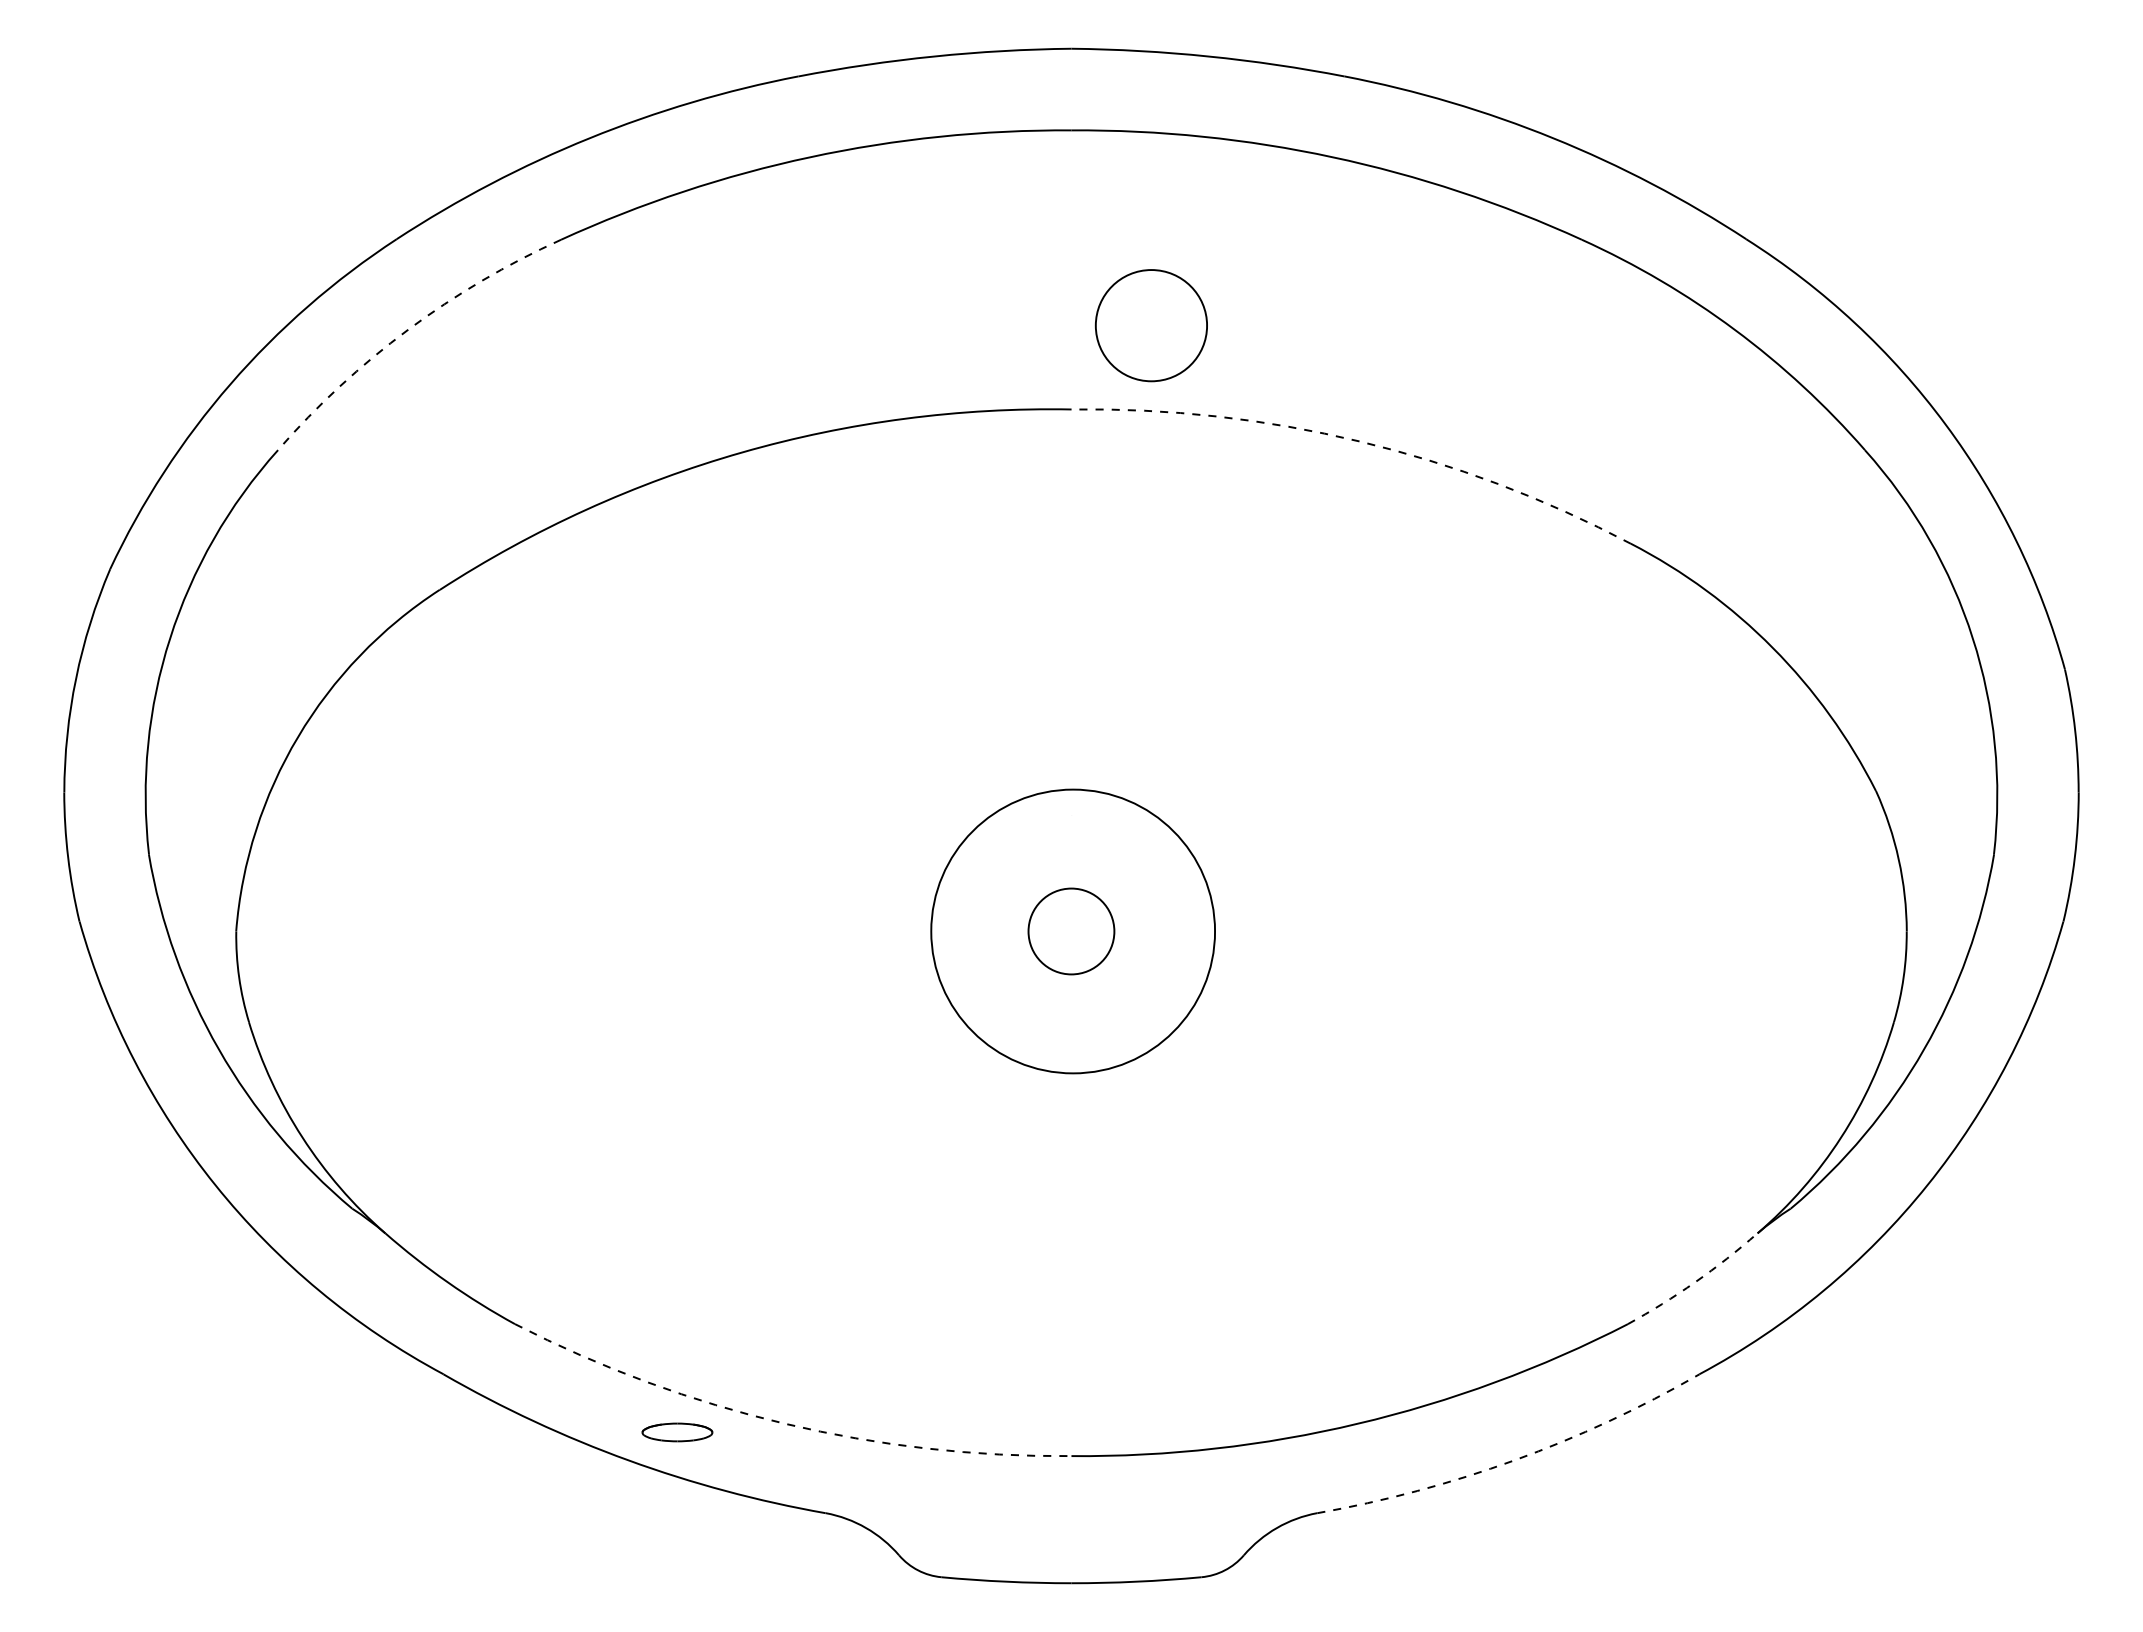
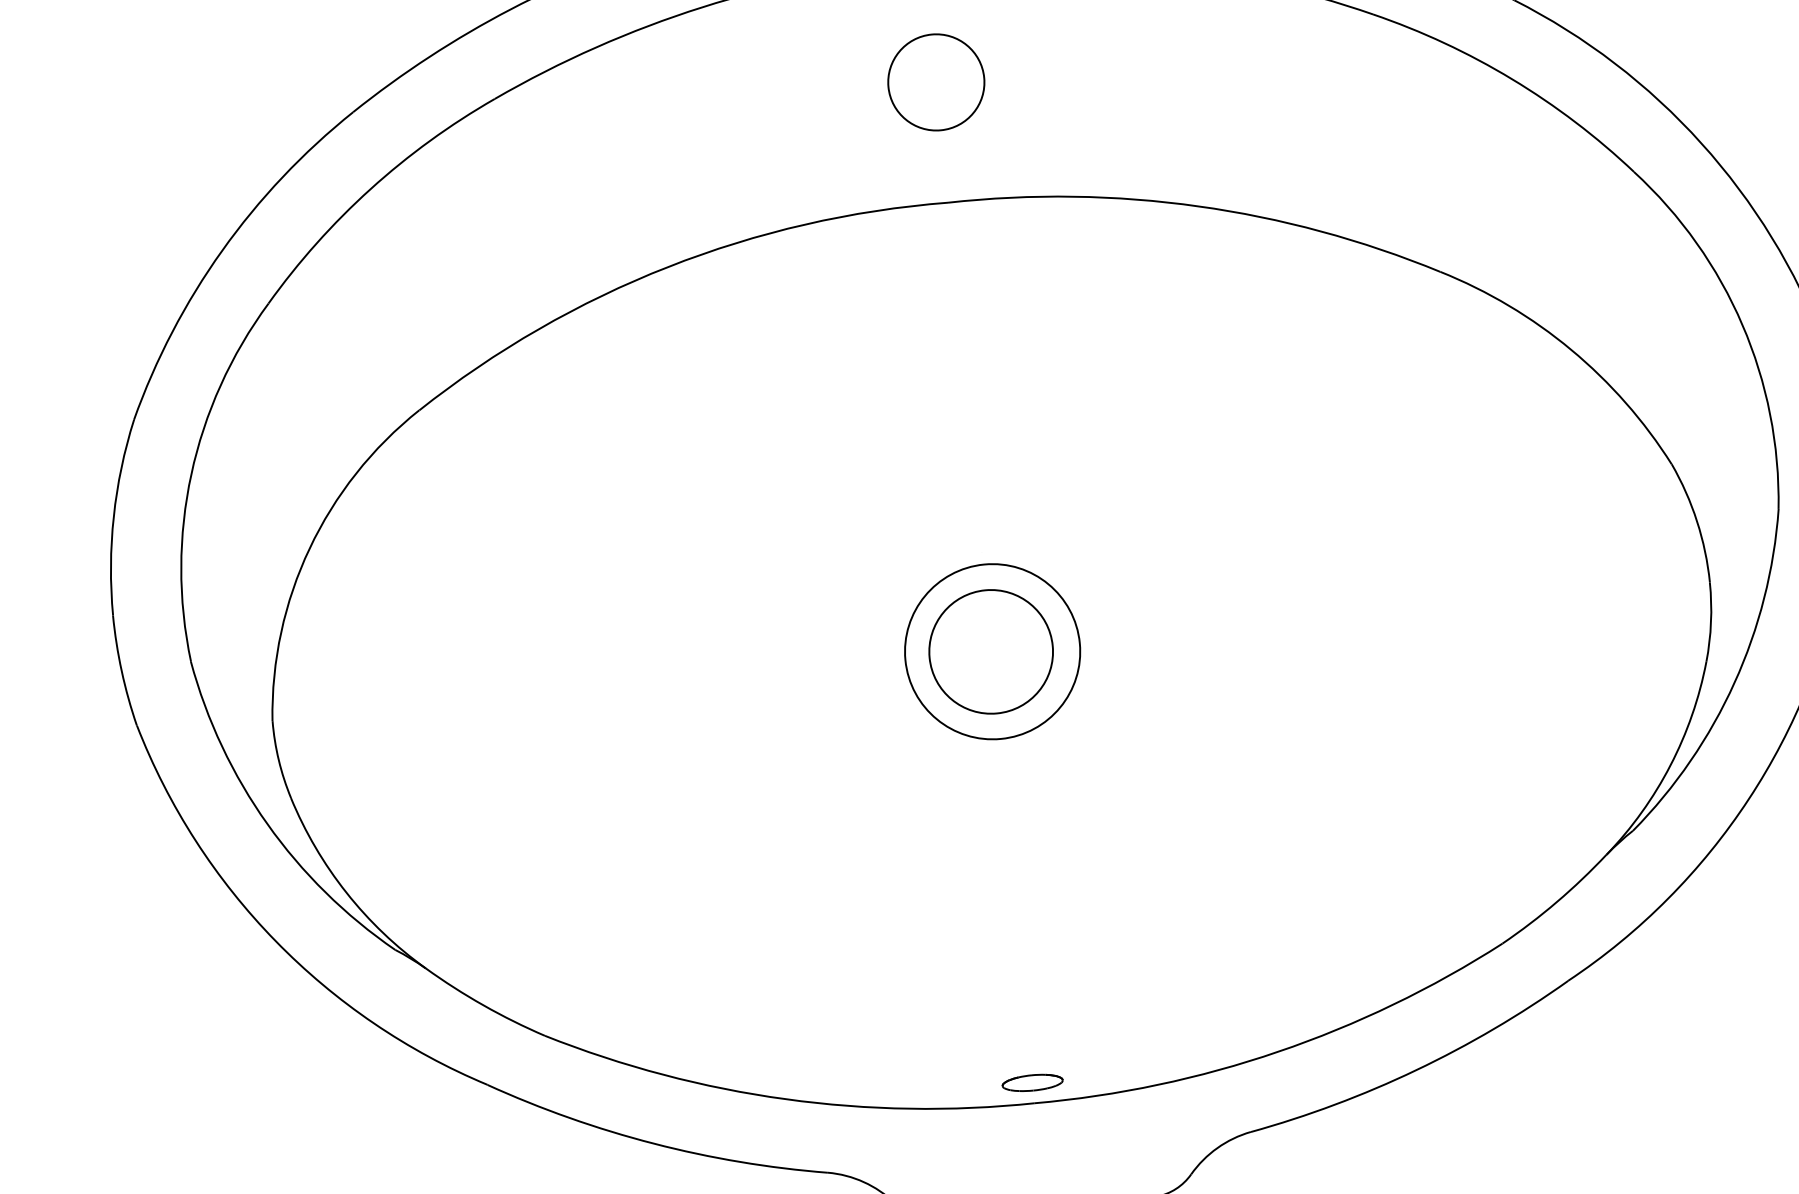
circle: (1150, 325) -> (935, 82), moved
arc: (408, 329) -> (370, 188), dashed -> solid
arc: (1359, 441) -> (1198, 206), dashed -> solid
circle: (1071, 931) -> (991, 651), size x1.67
circle: (1072, 931) -> (992, 651), size x0.71
arc: (1695, 1282) -> (1557, 902), dashed -> solid
arc: (785, 1423) -> (785, 1098), dashed -> solid
part: (677, 1432) -> (1032, 1082), moved
arc: (1514, 1460) -> (1416, 1070), dashed -> solid

